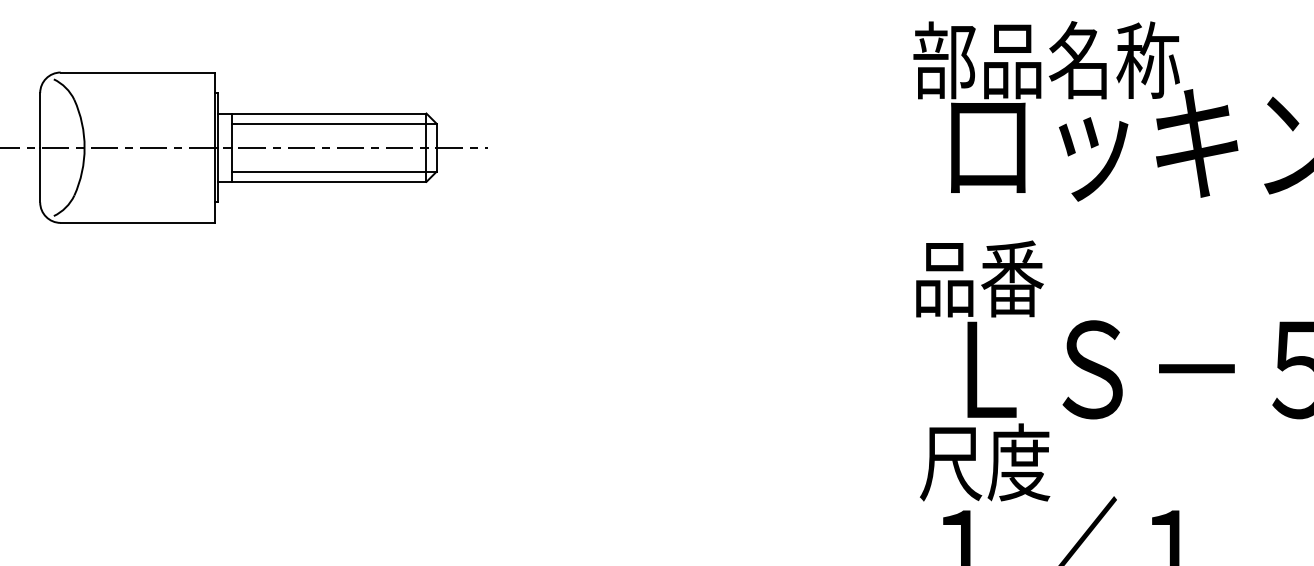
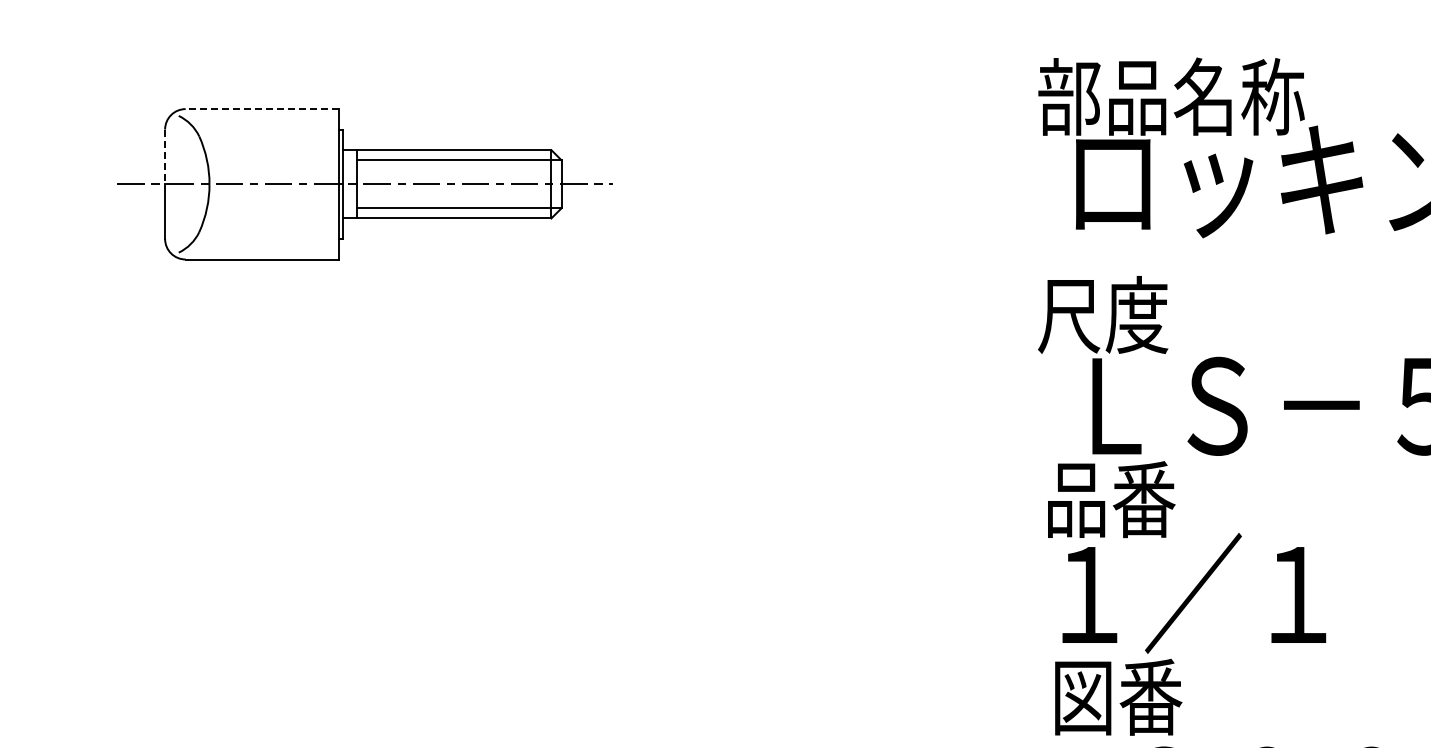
line: (137, 72) -> (262, 109), solid -> dashed
line: (40, 120) -> (165, 157), solid -> dashed
text: (978, 277) -> (1103, 314), 品番 -> 尺度
text: (984, 462) -> (1109, 499), 尺度 -> 品番

